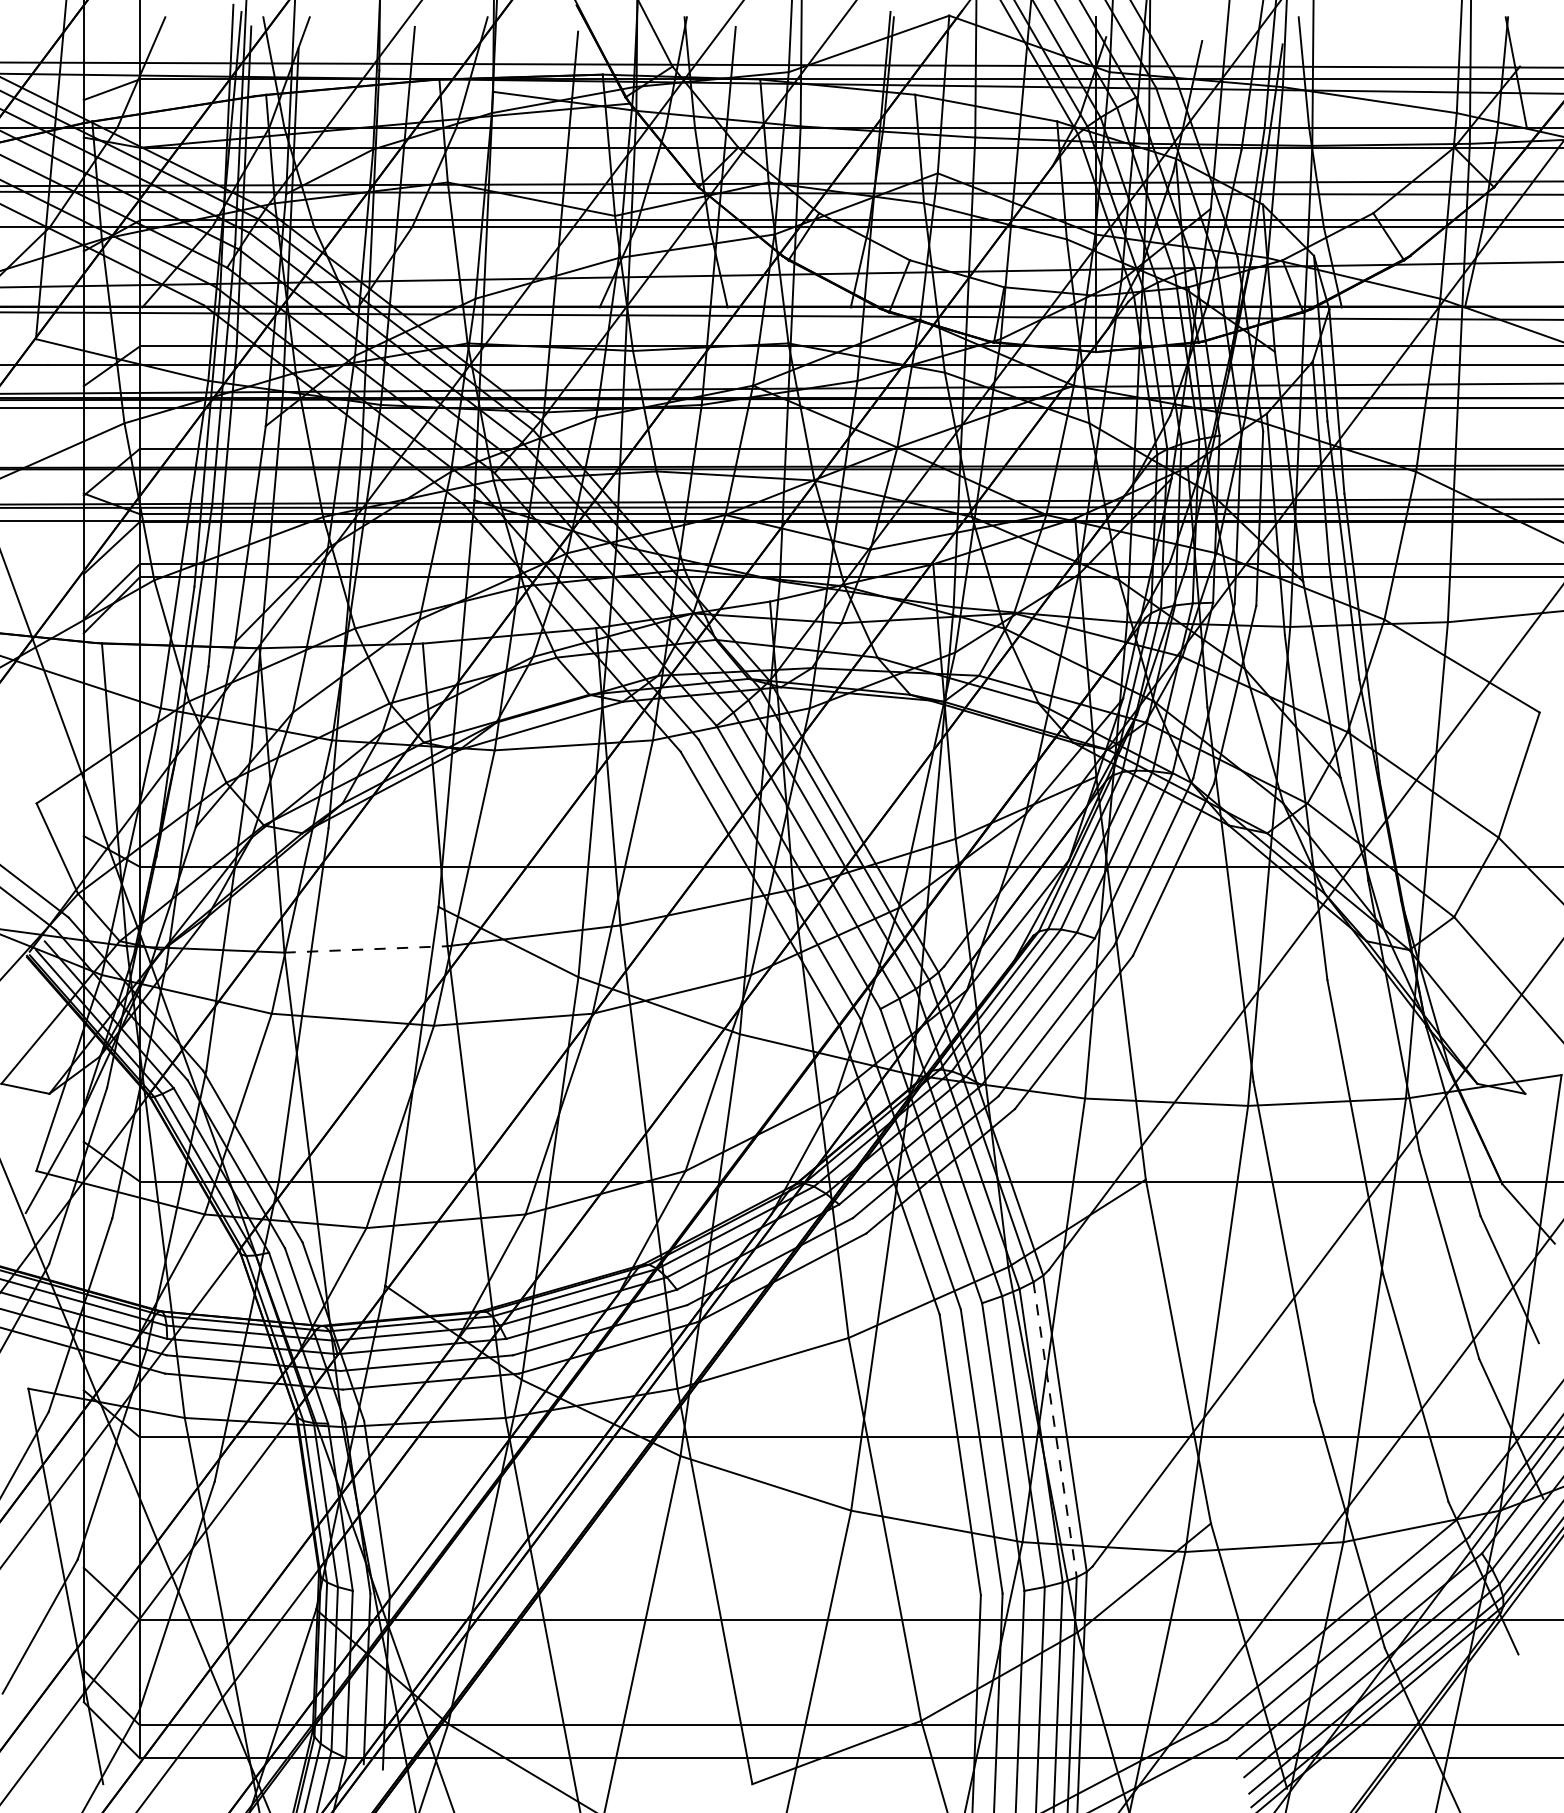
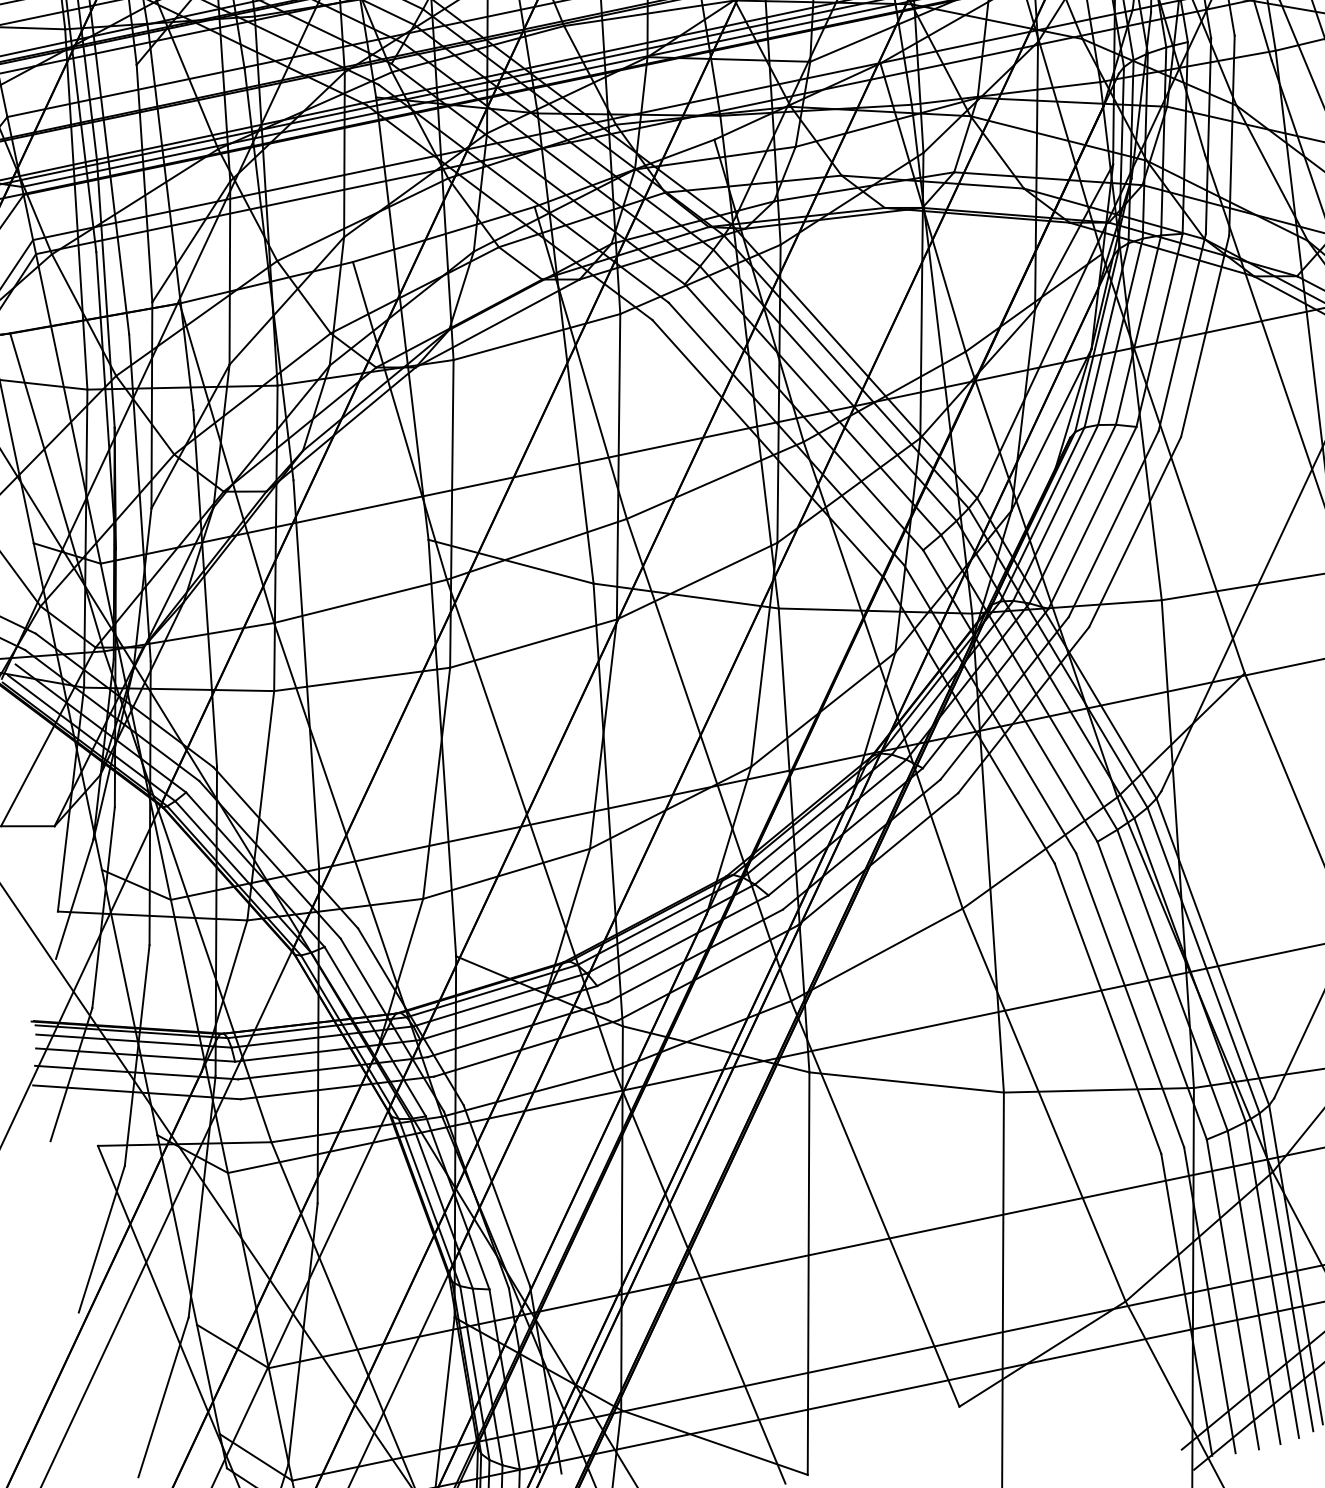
line: (366, 949) -> (361, 601), dashed -> solid
line: (1055, 1430) -> (1204, 961), dashed -> solid

